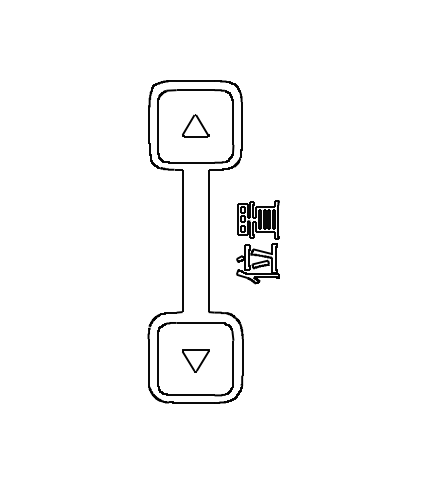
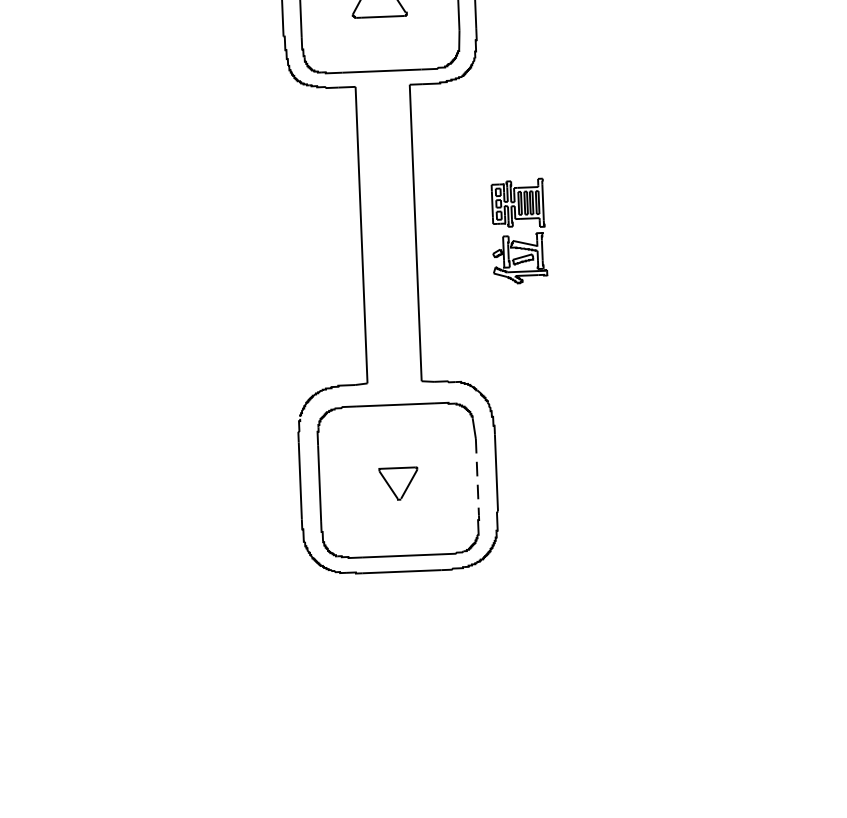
part: (257, 242) -> (517, 232), size x0.6
line: (233, 359) -> (477, 477), solid -> dashed
part: (195, 360) -> (398, 483), size x0.7

